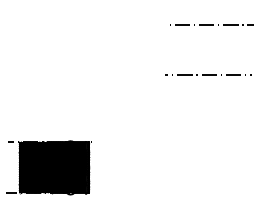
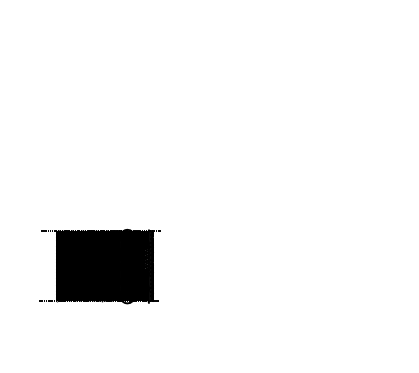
line: (210, 24) -> (320, 68), removed
line: (209, 75) -> (318, 138), removed

